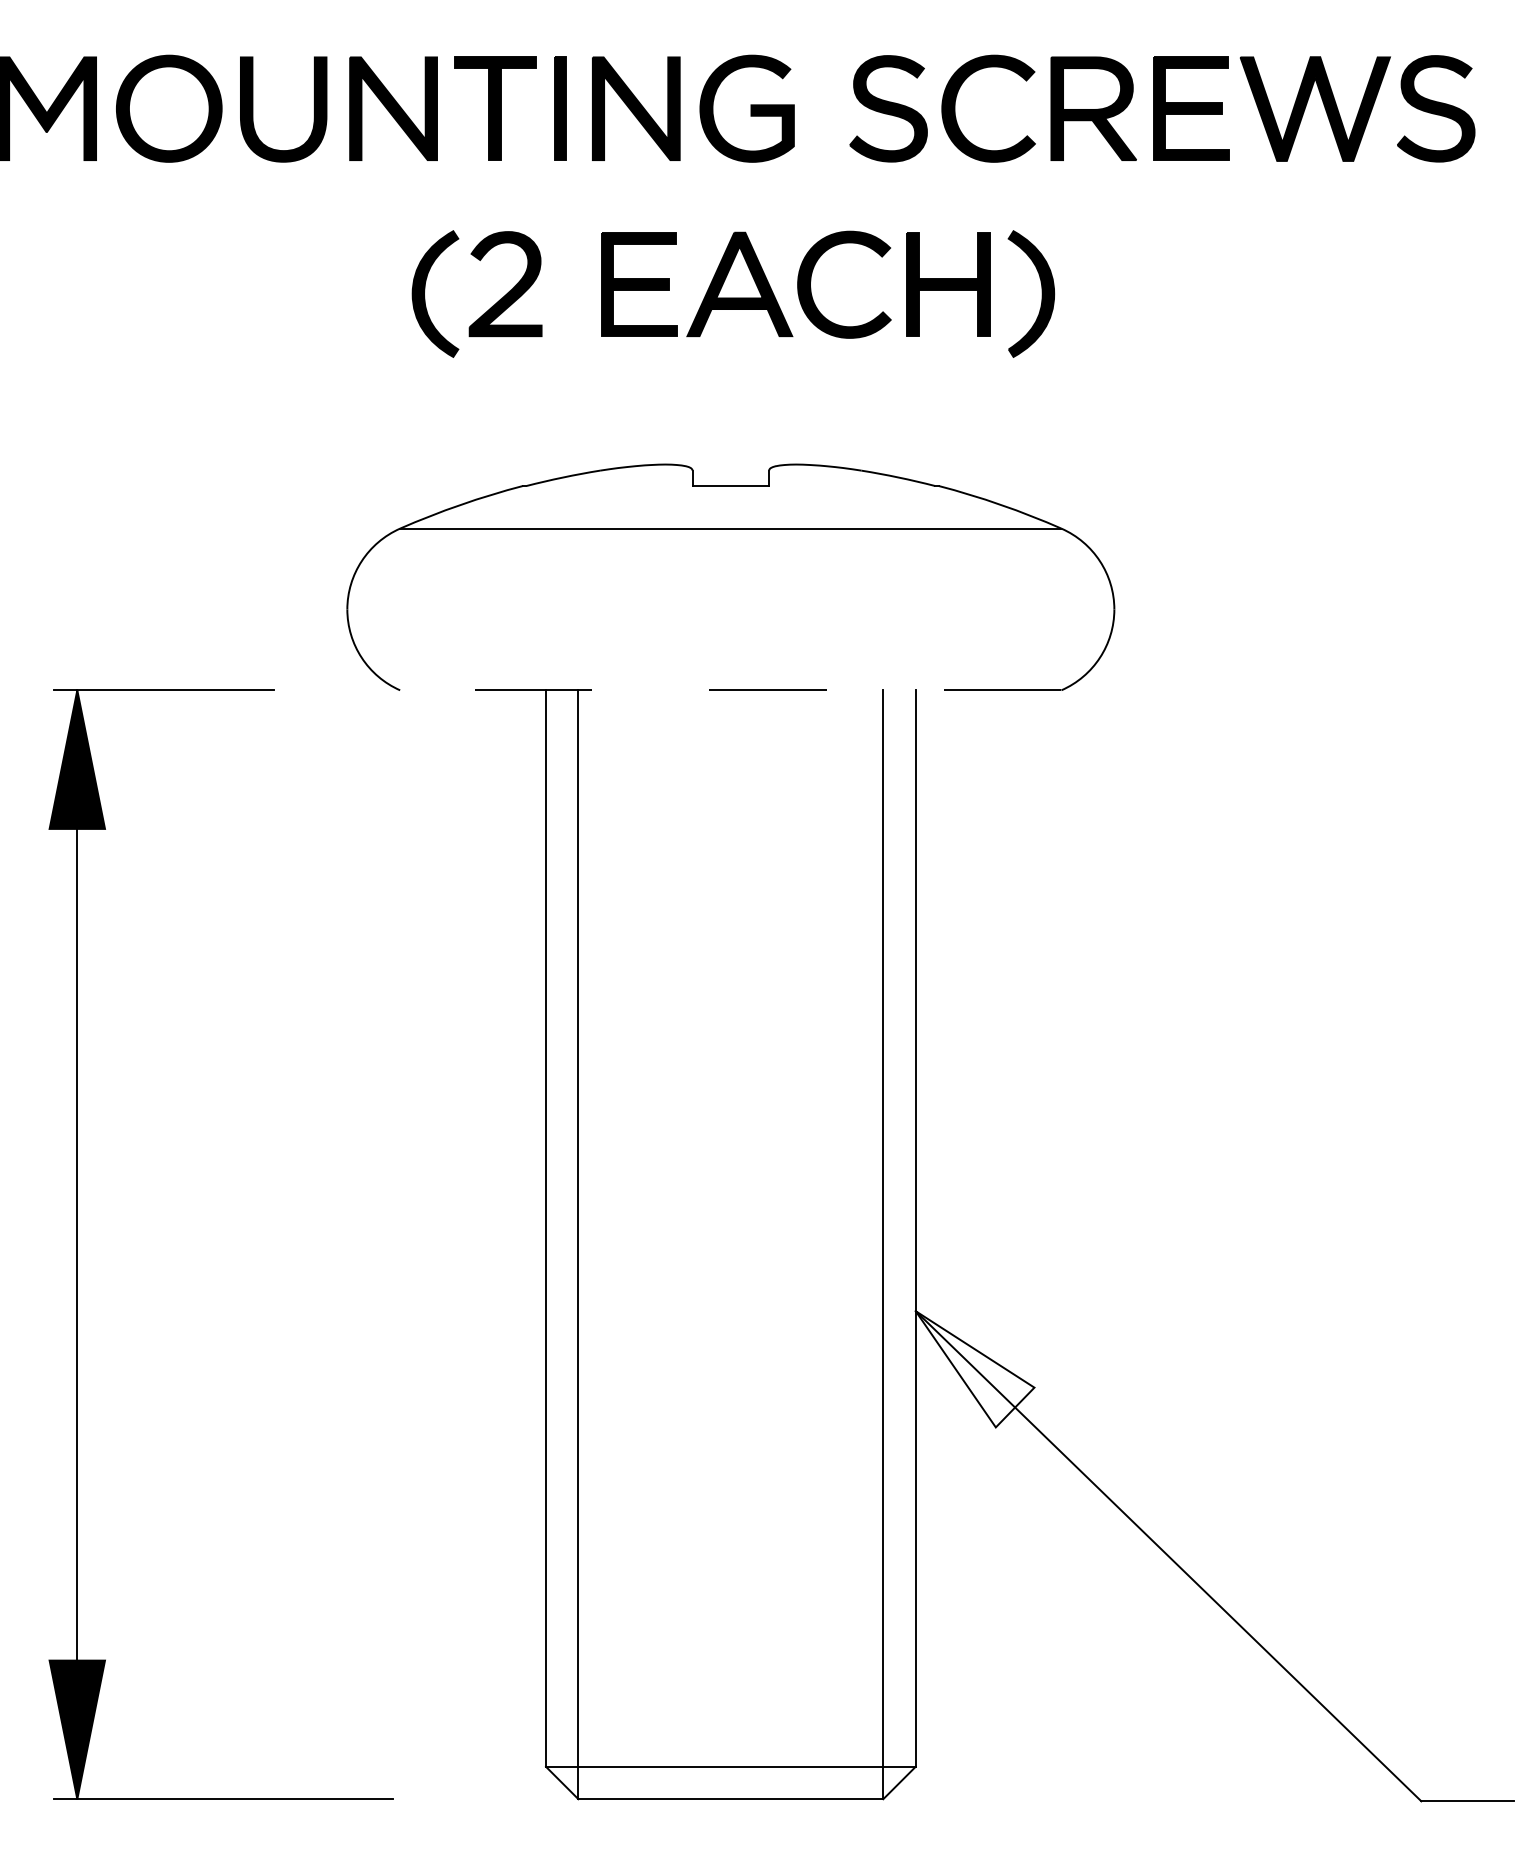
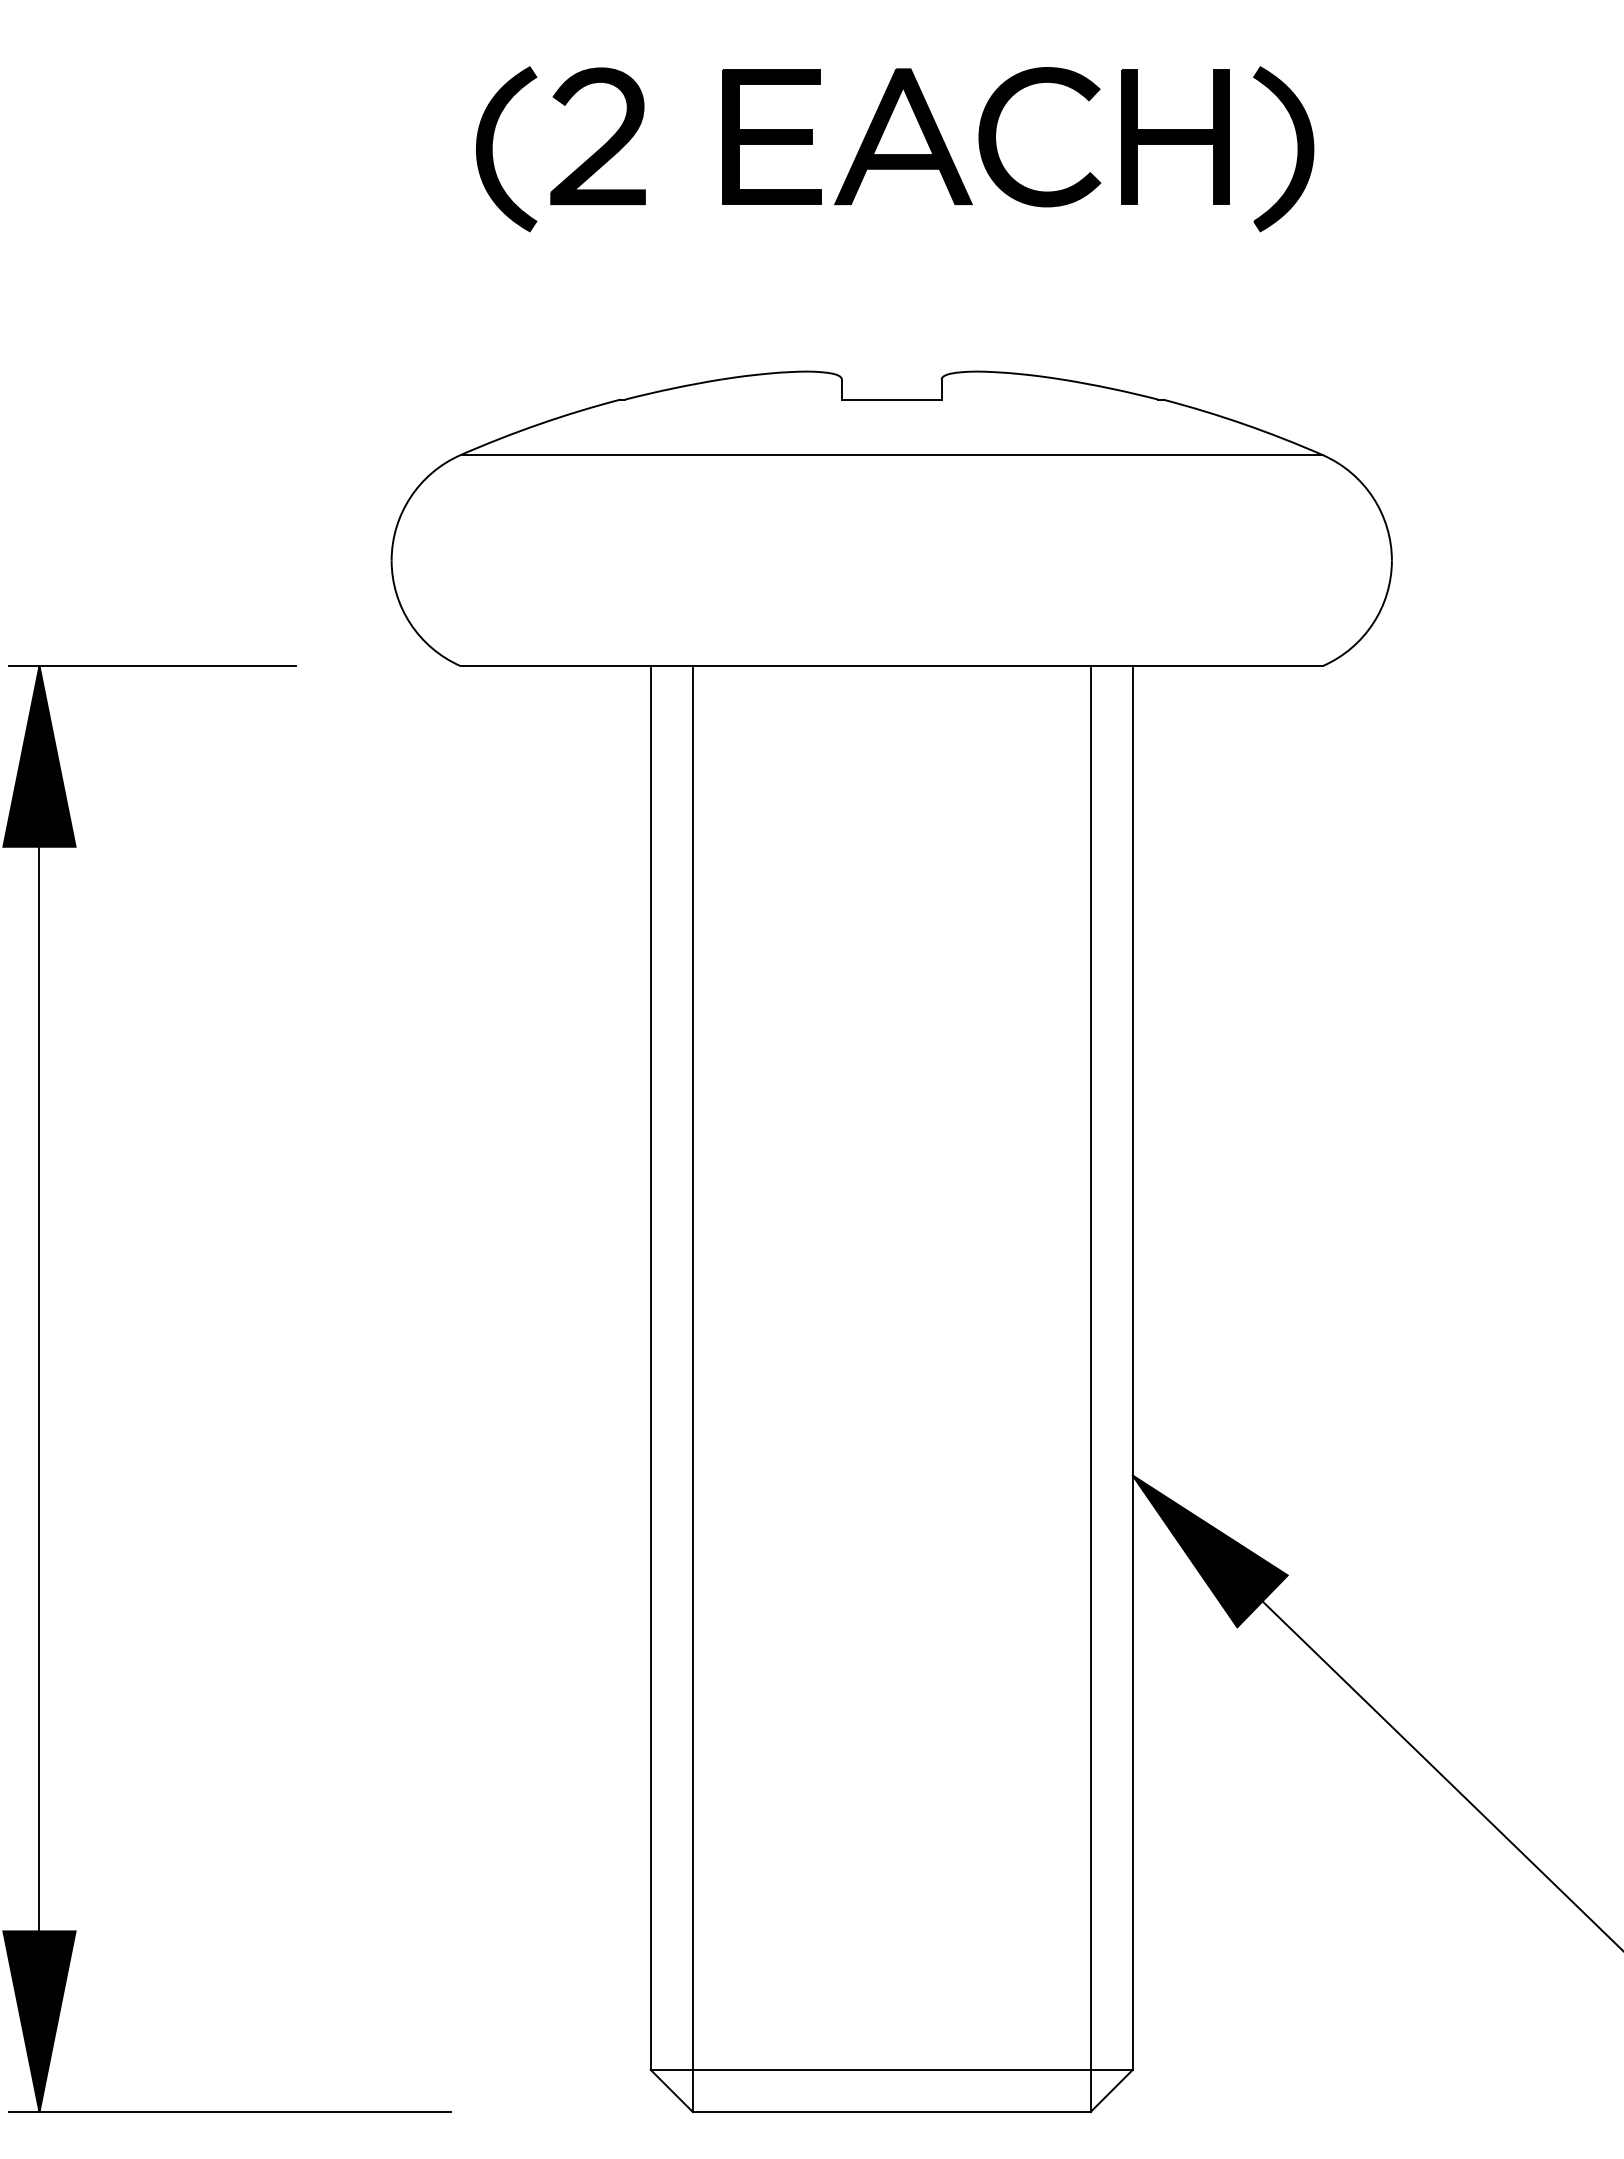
line: (730, 690) -> (891, 666), dashed -> solid
fill: (974, 1369) -> (1209, 1551), added

